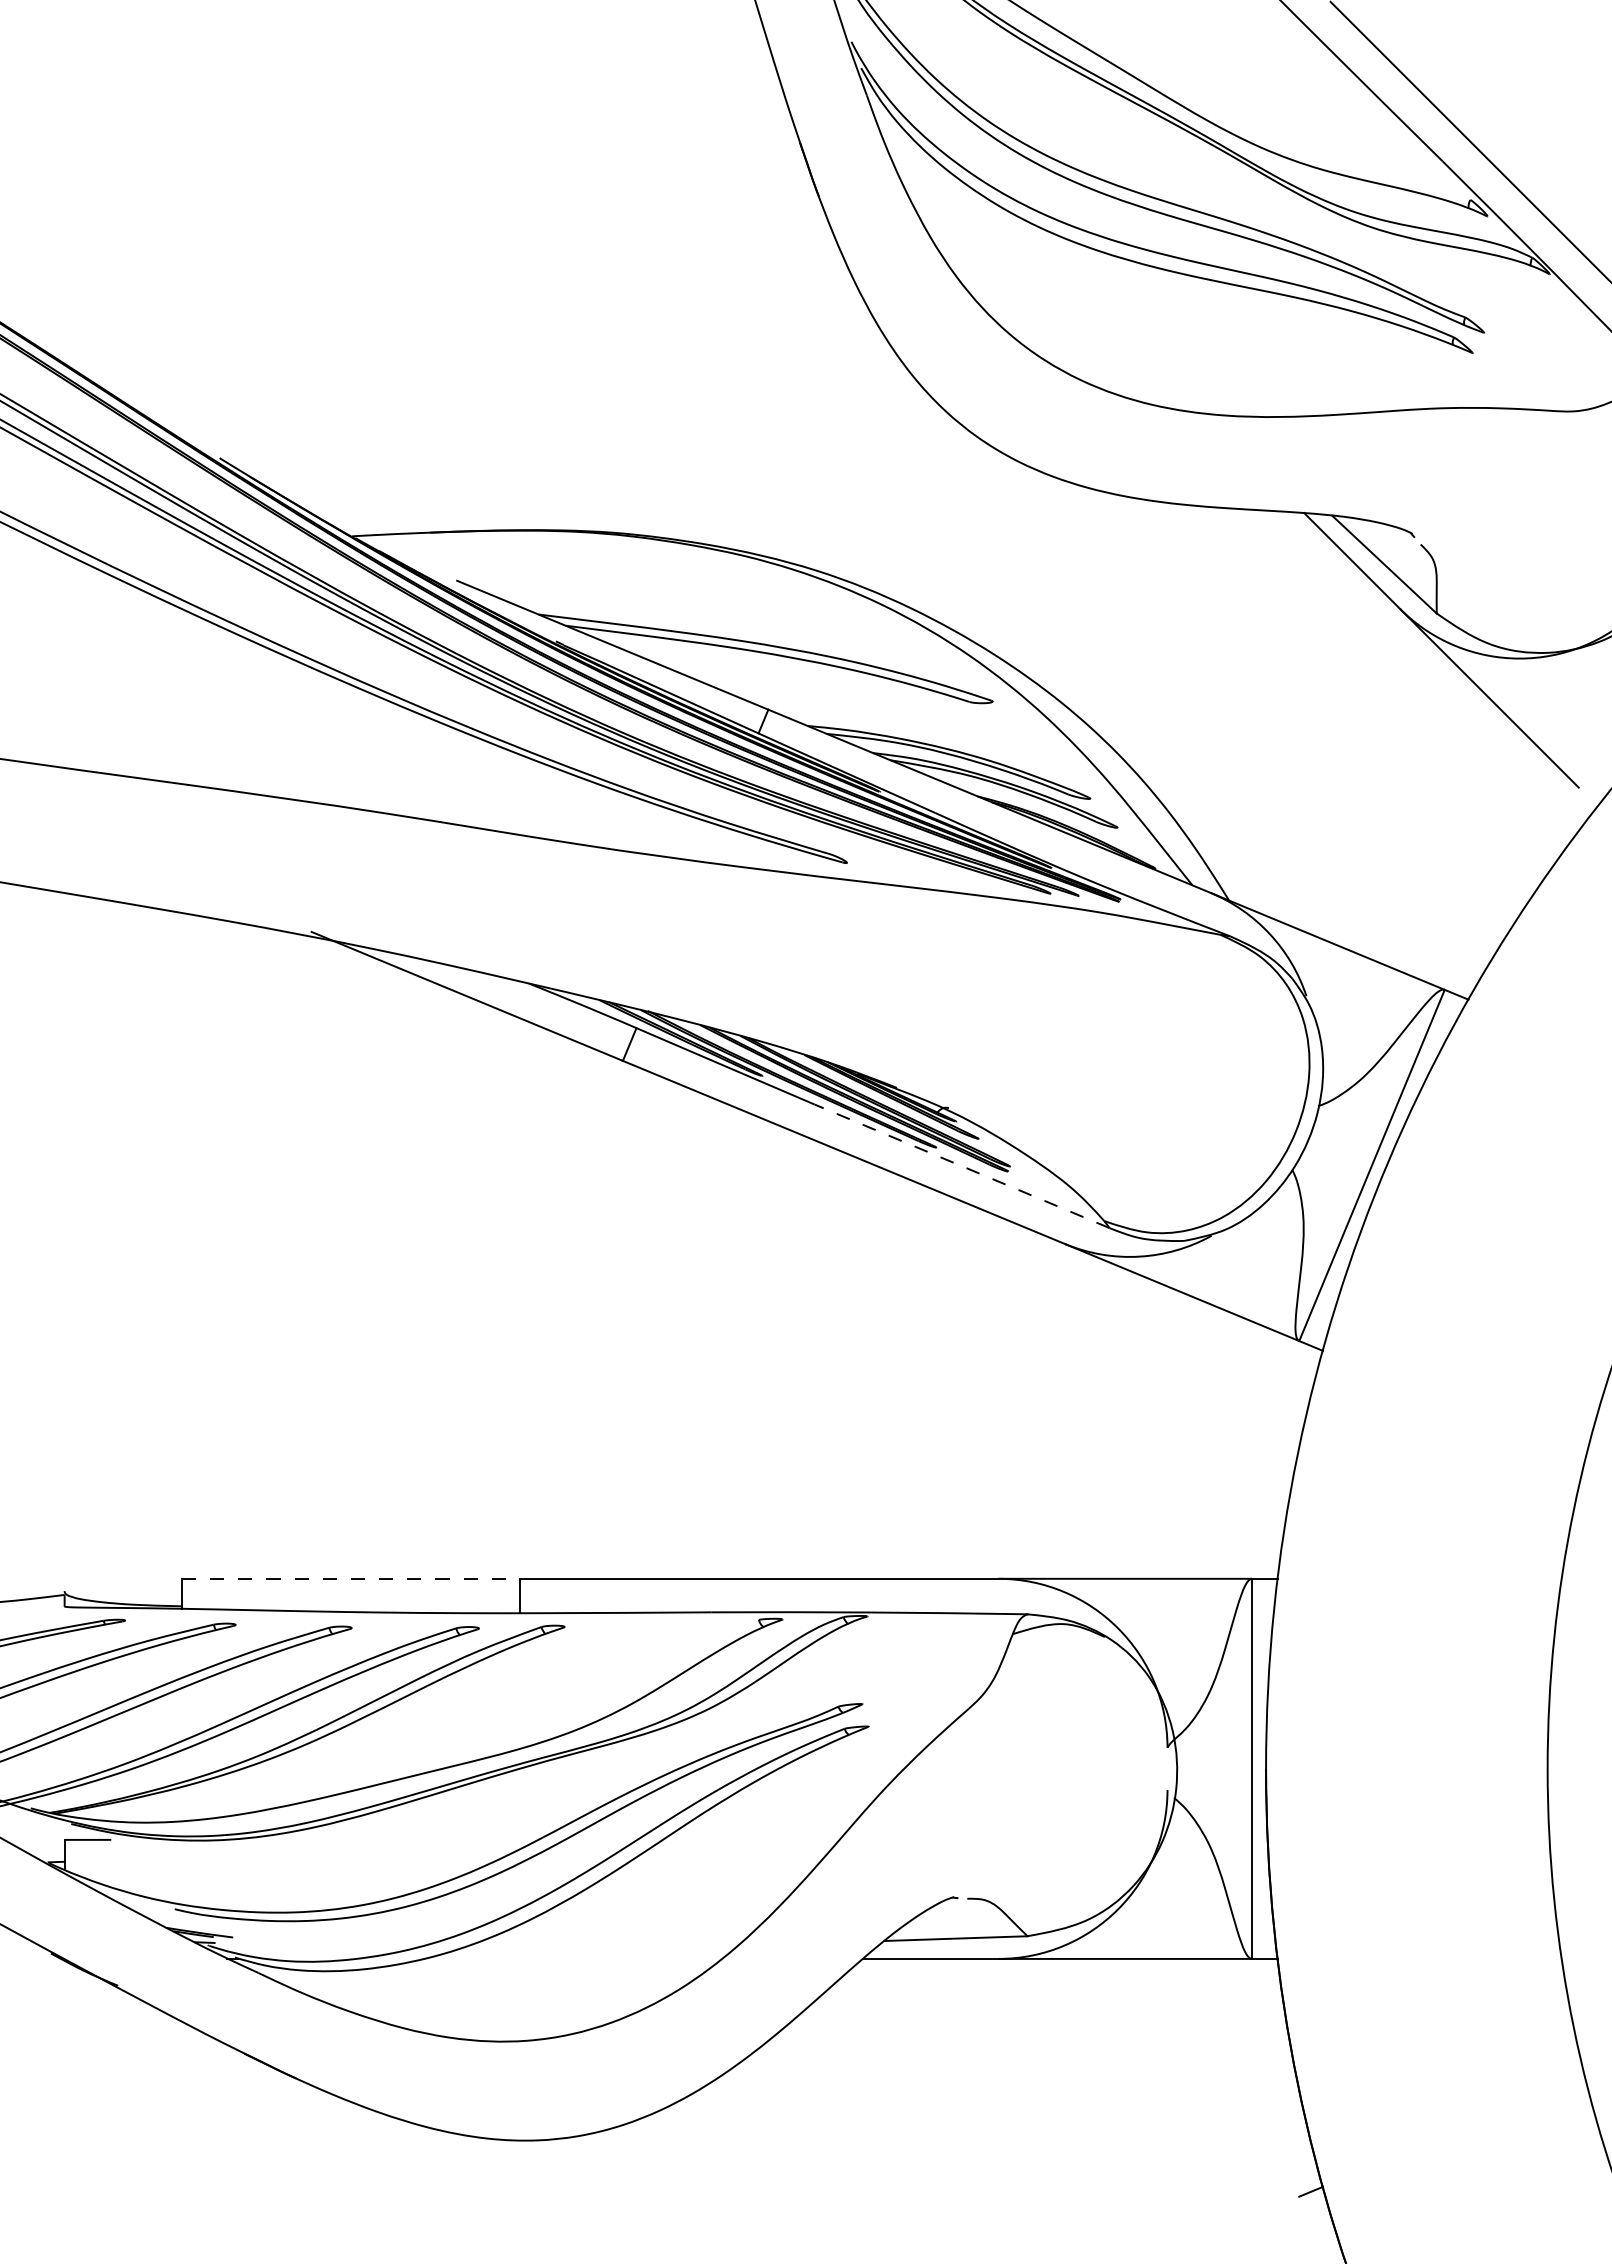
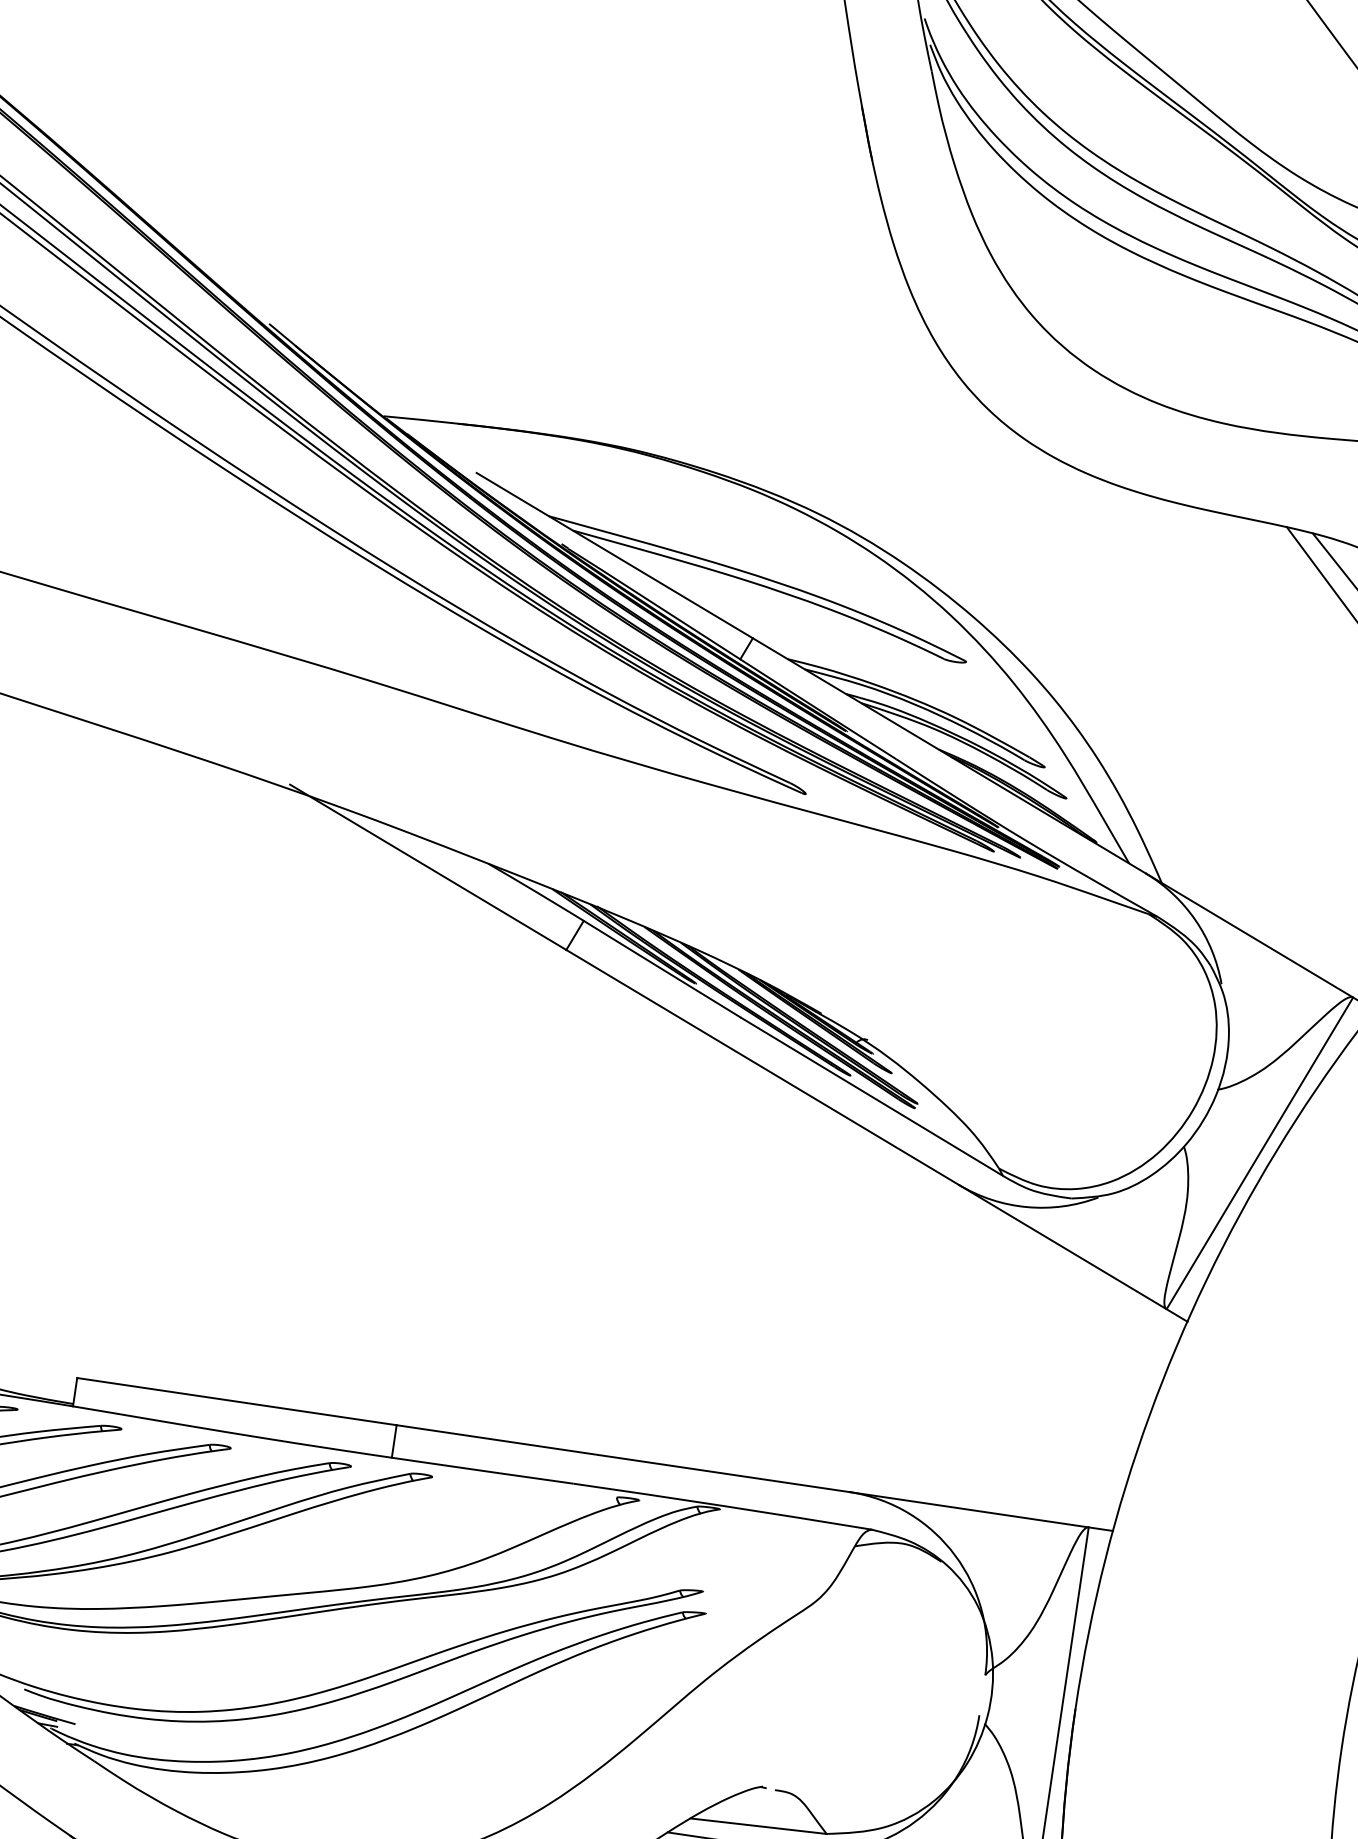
line: (961, 1166) -> (871, 1097), dashed -> solid
line: (350, 1578) -> (236, 1401), dashed -> solid

